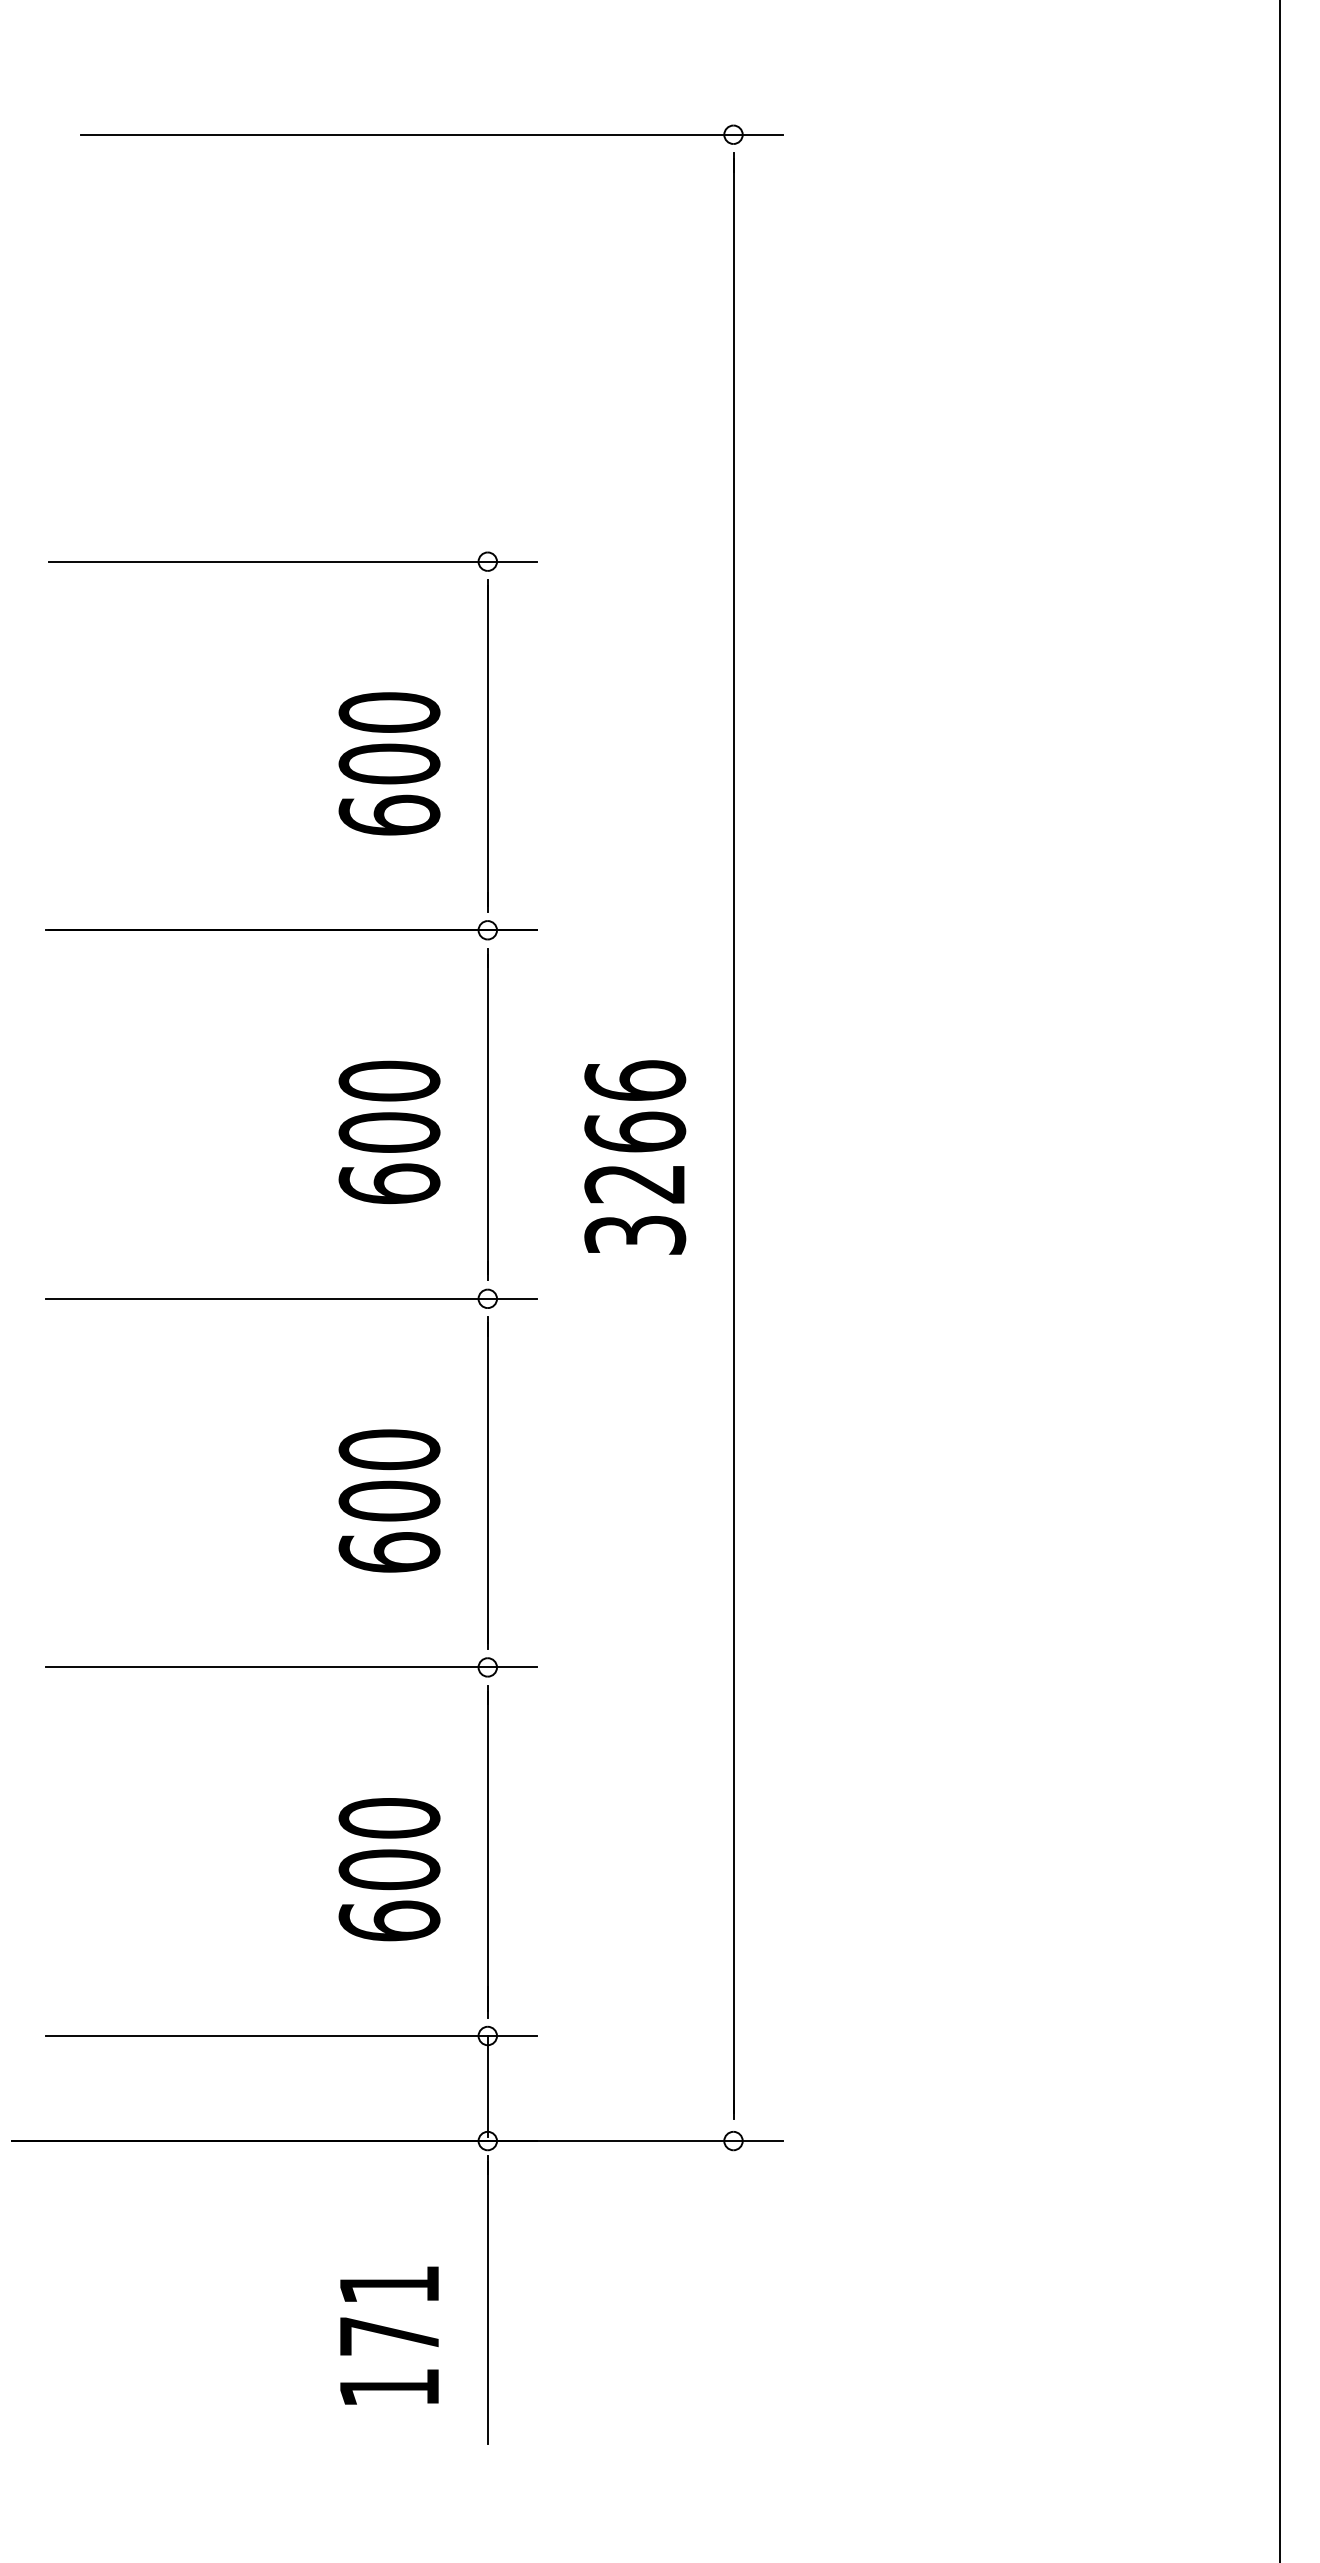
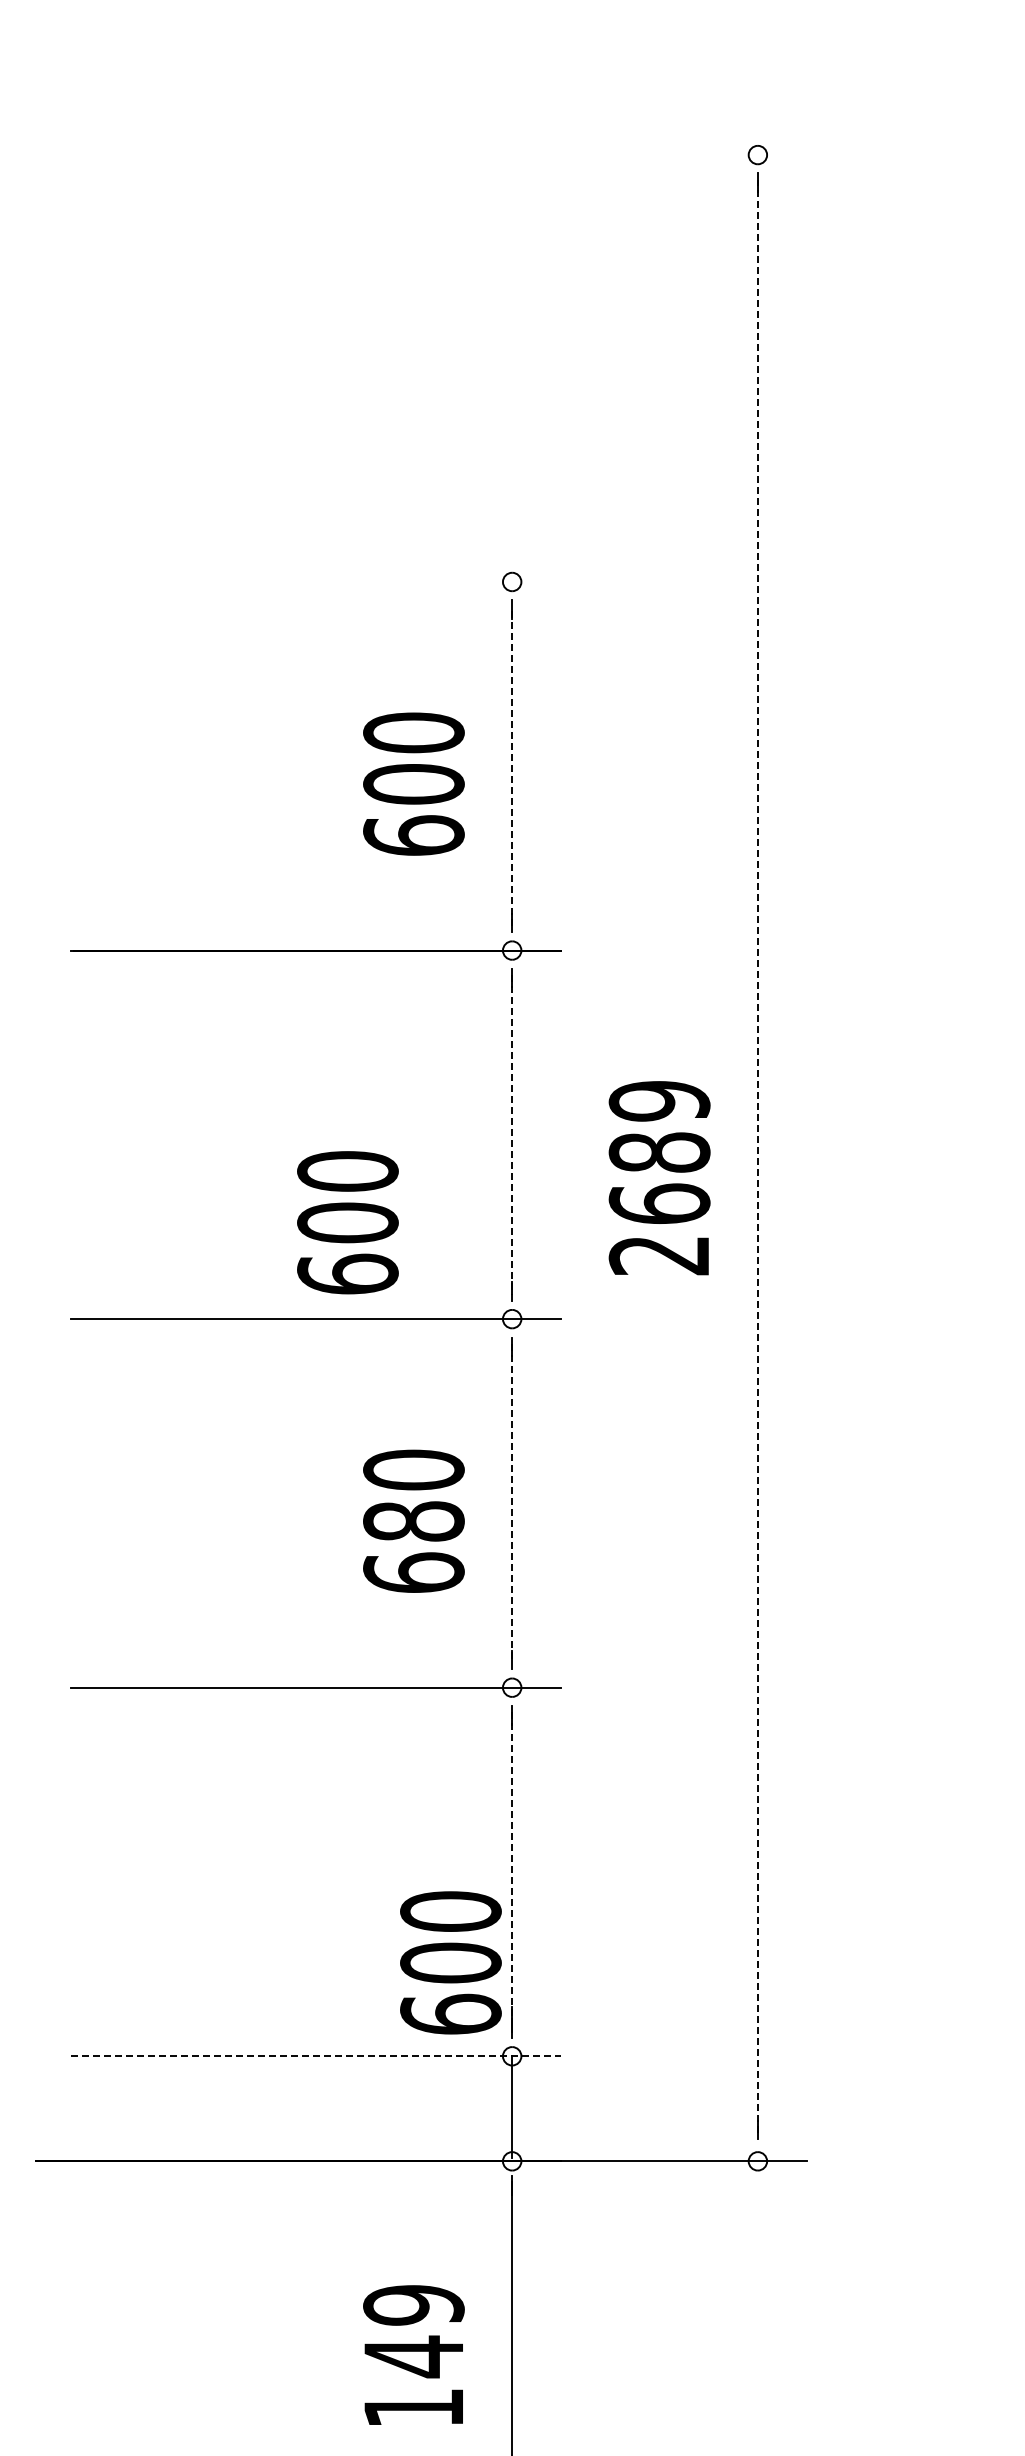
line: (431, 134) -> (455, 154), removed
line: (292, 561) -> (316, 581), removed
line: (487, 745) -> (511, 765), solid -> dashed
line: (487, 1114) -> (511, 1134), solid -> dashed
text: (389, 1131) -> (347, 1221), moved
line: (733, 1136) -> (757, 1156), solid -> dashed
text: (635, 1157) -> (659, 1177), 3266 -> 2689
line: (487, 1483) -> (511, 1503), solid -> dashed
text: (389, 1500) -> (413, 1520), 600 -> 680
line: (487, 1851) -> (511, 1871), solid -> dashed
text: (389, 1869) -> (450, 1962), moved
line: (292, 2036) -> (316, 2056), solid -> dashed
text: (389, 2311) -> (413, 2331), 171 -> 149

